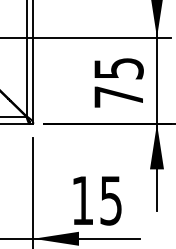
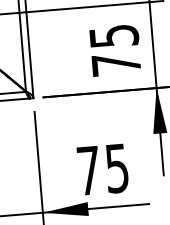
text: (82, 200) -> (88, 170), 15 -> 75

